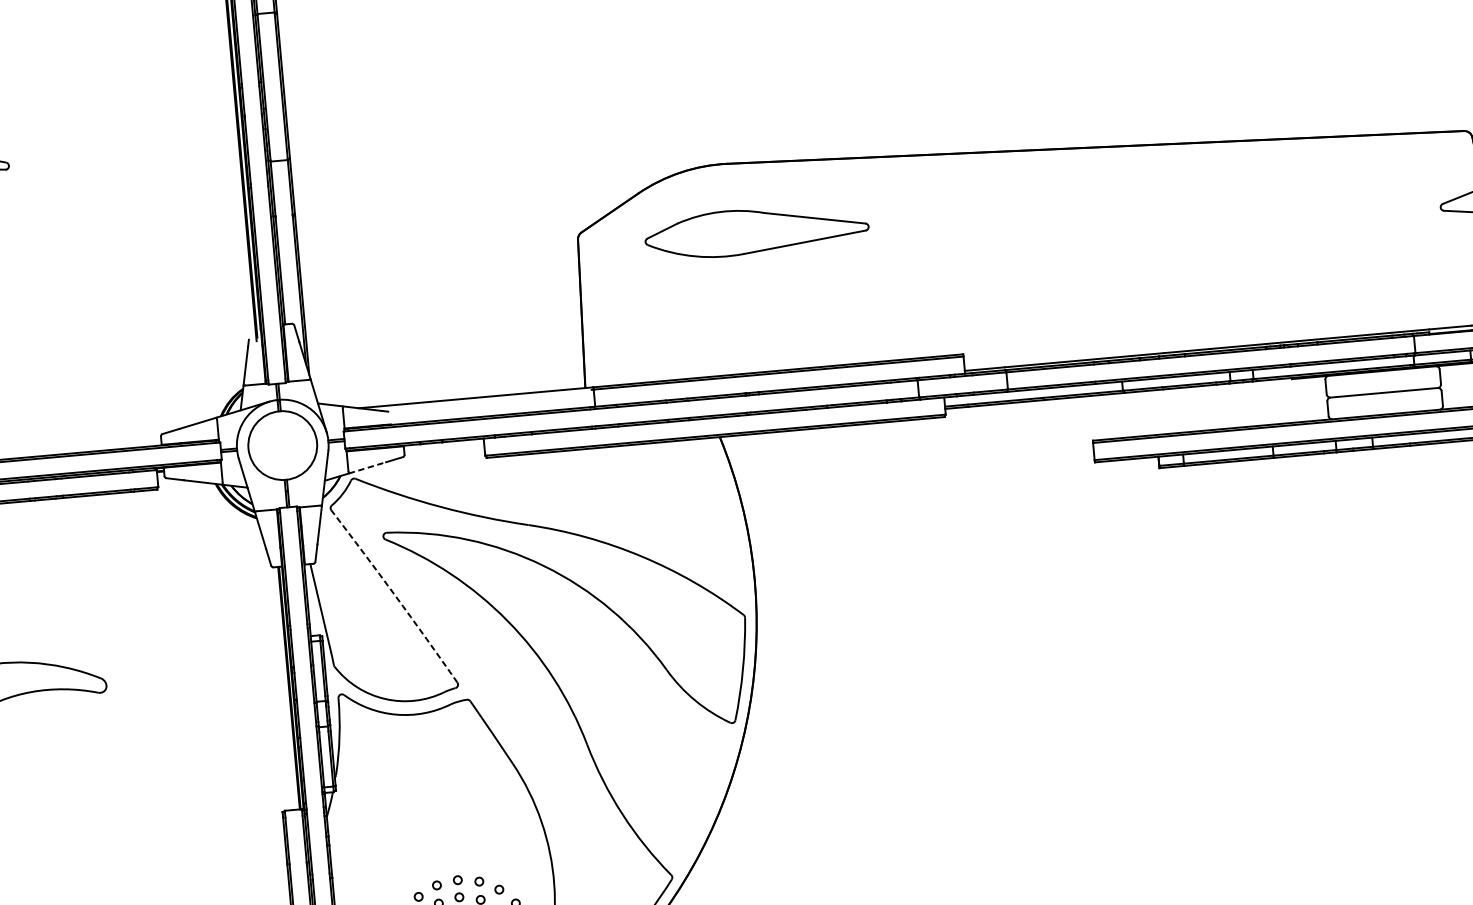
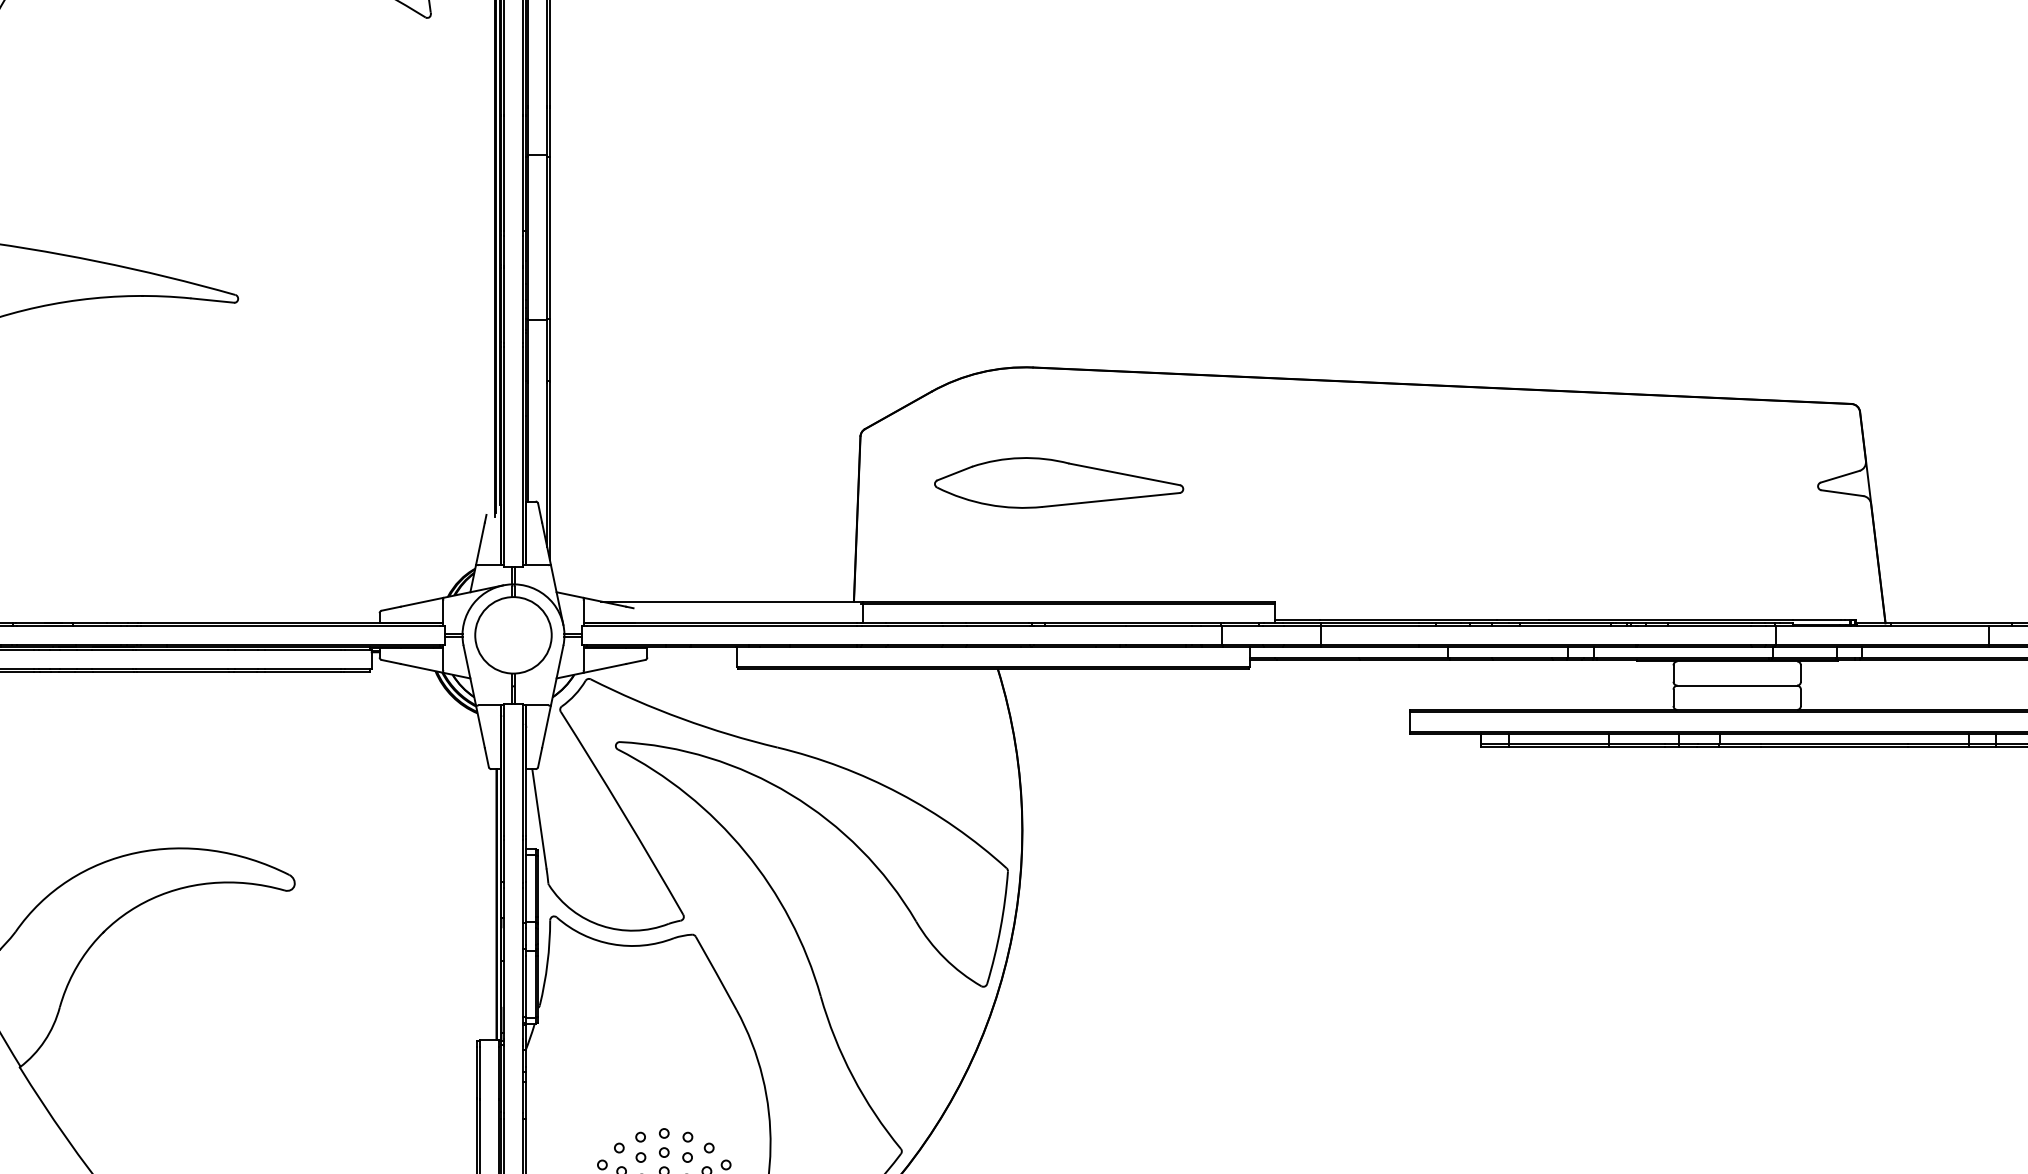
part: (757, 230) -> (1059, 482), moved
line: (367, 467) -> (605, 668), dashed -> solid
arc: (395, 595) -> (623, 812), dashed -> solid

